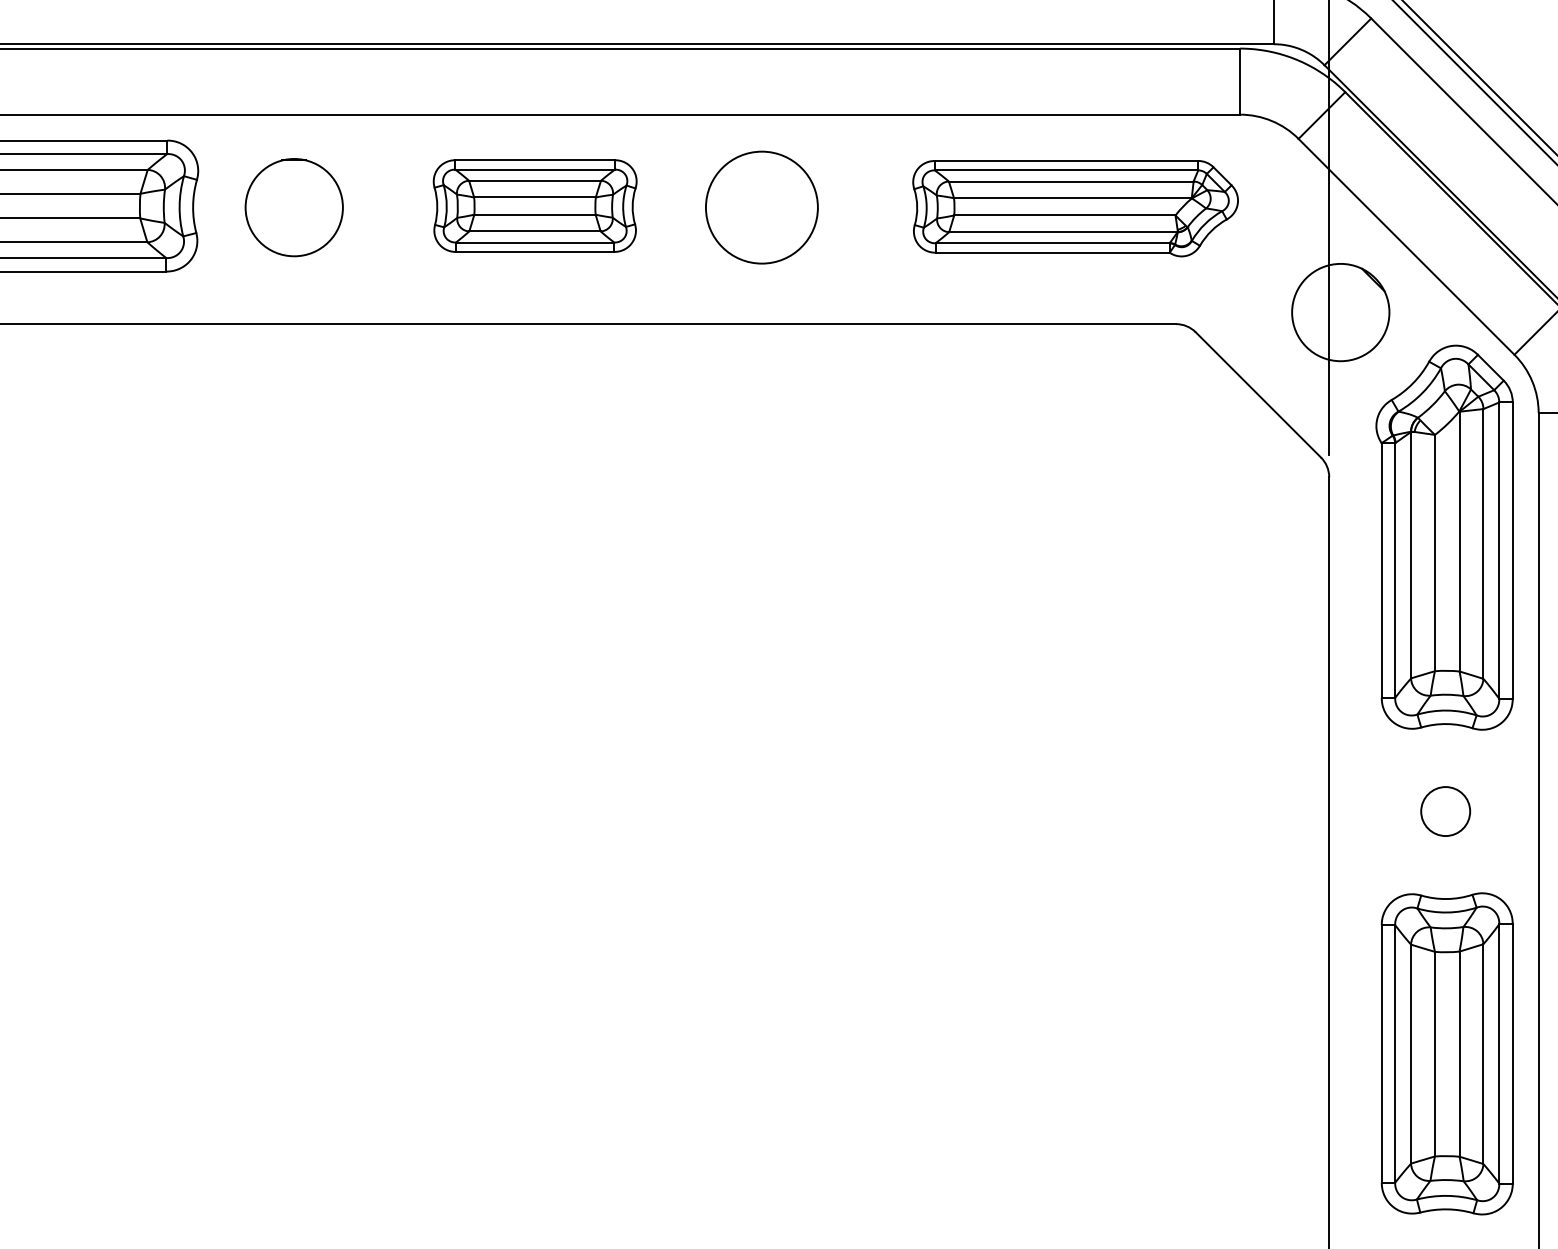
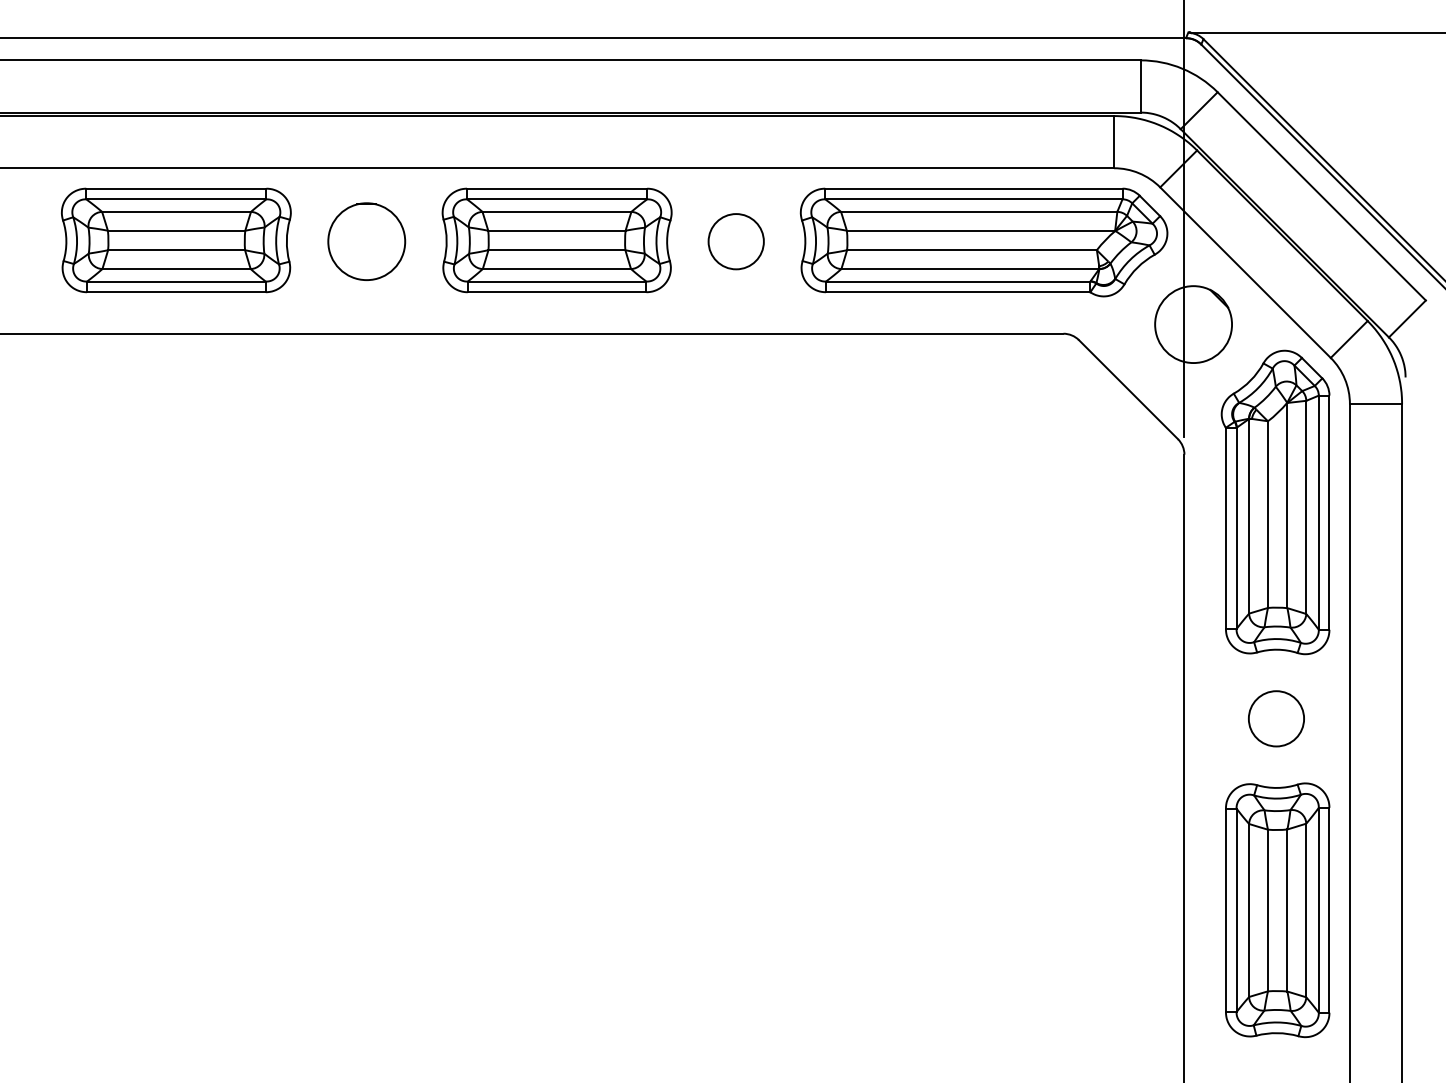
part: (534, 206) -> (556, 240), size x1.43
circle: (760, 207) -> (735, 241), size x0.62
part: (1074, 208) -> (983, 242), size x1.43
circle: (1445, 811) -> (1276, 718), size x1.43

